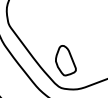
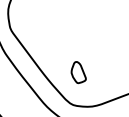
part: (65, 60) -> (78, 72), size x0.6

